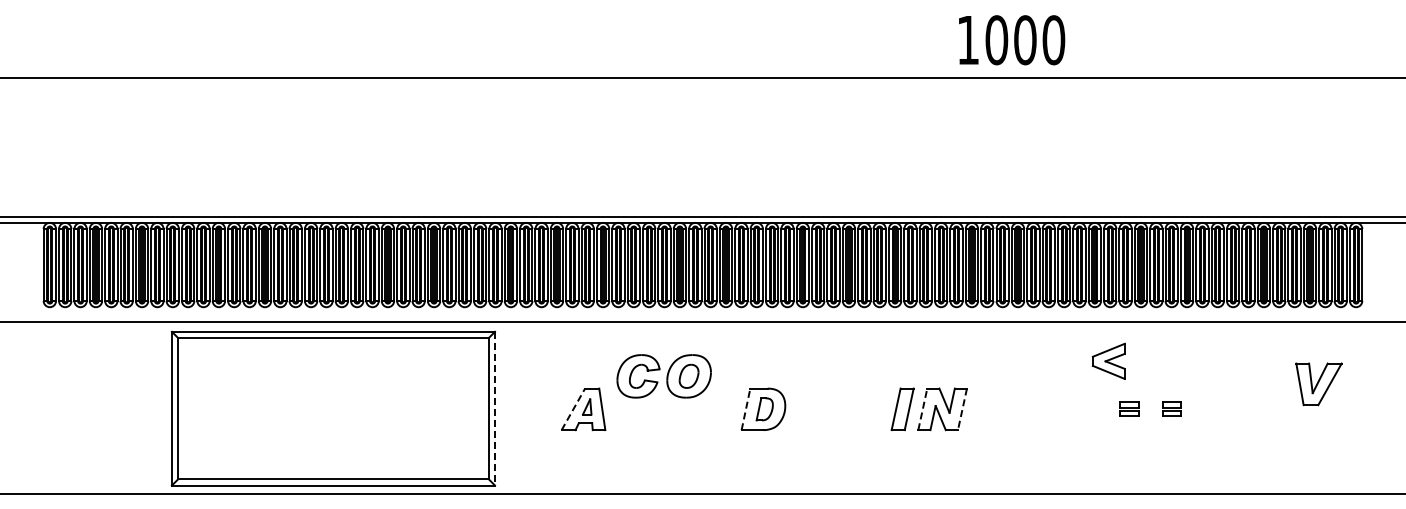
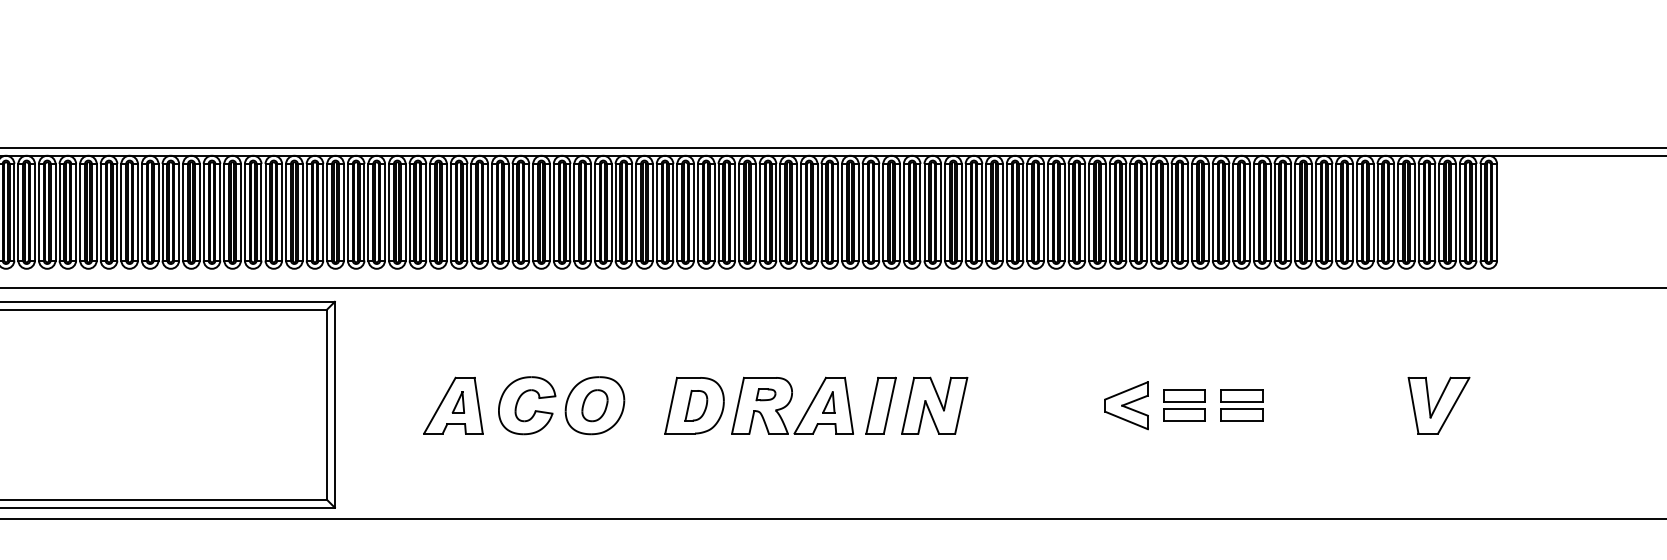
part: (1108, 360) -> (1126, 404), moved
part: (663, 376) -> (560, 405), moved
part: (1318, 384) -> (1438, 405), moved
line: (495, 408) -> (335, 404), dashed -> solid
line: (746, 408) -> (671, 404), dashed -> solid
line: (922, 408) -> (907, 404), dashed -> solid
line: (573, 409) -> (440, 405), dashed -> solid
part: (836, 409) -> (792, 405), added
line: (962, 409) -> (961, 405), dashed -> solid
part: (1129, 409) -> (1185, 405), size x1.67
part: (1171, 409) -> (1241, 405), size x1.67

